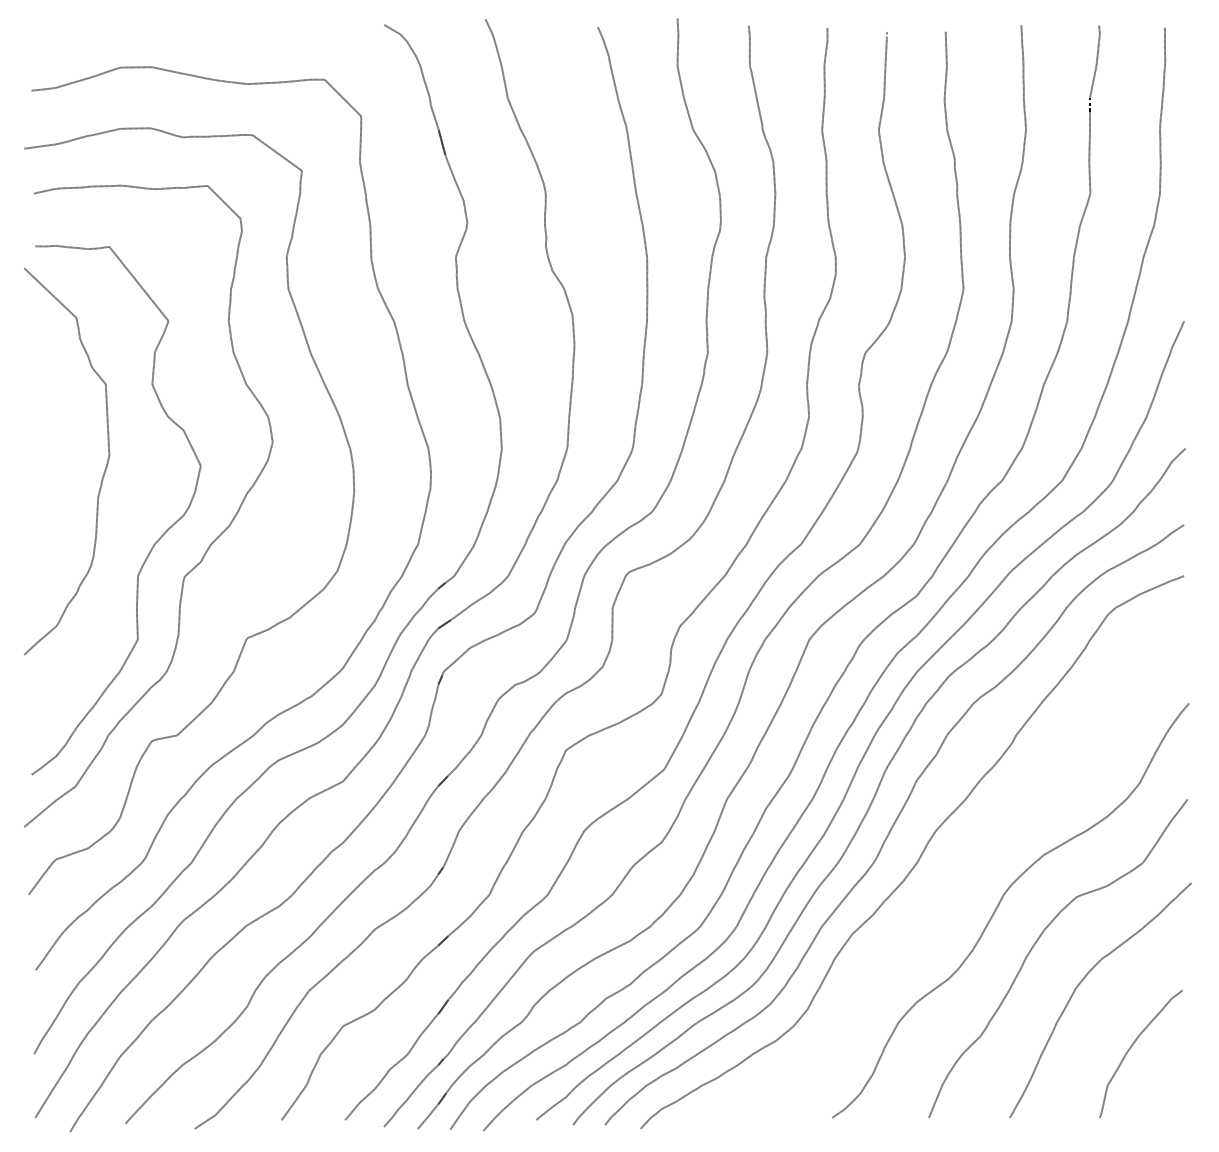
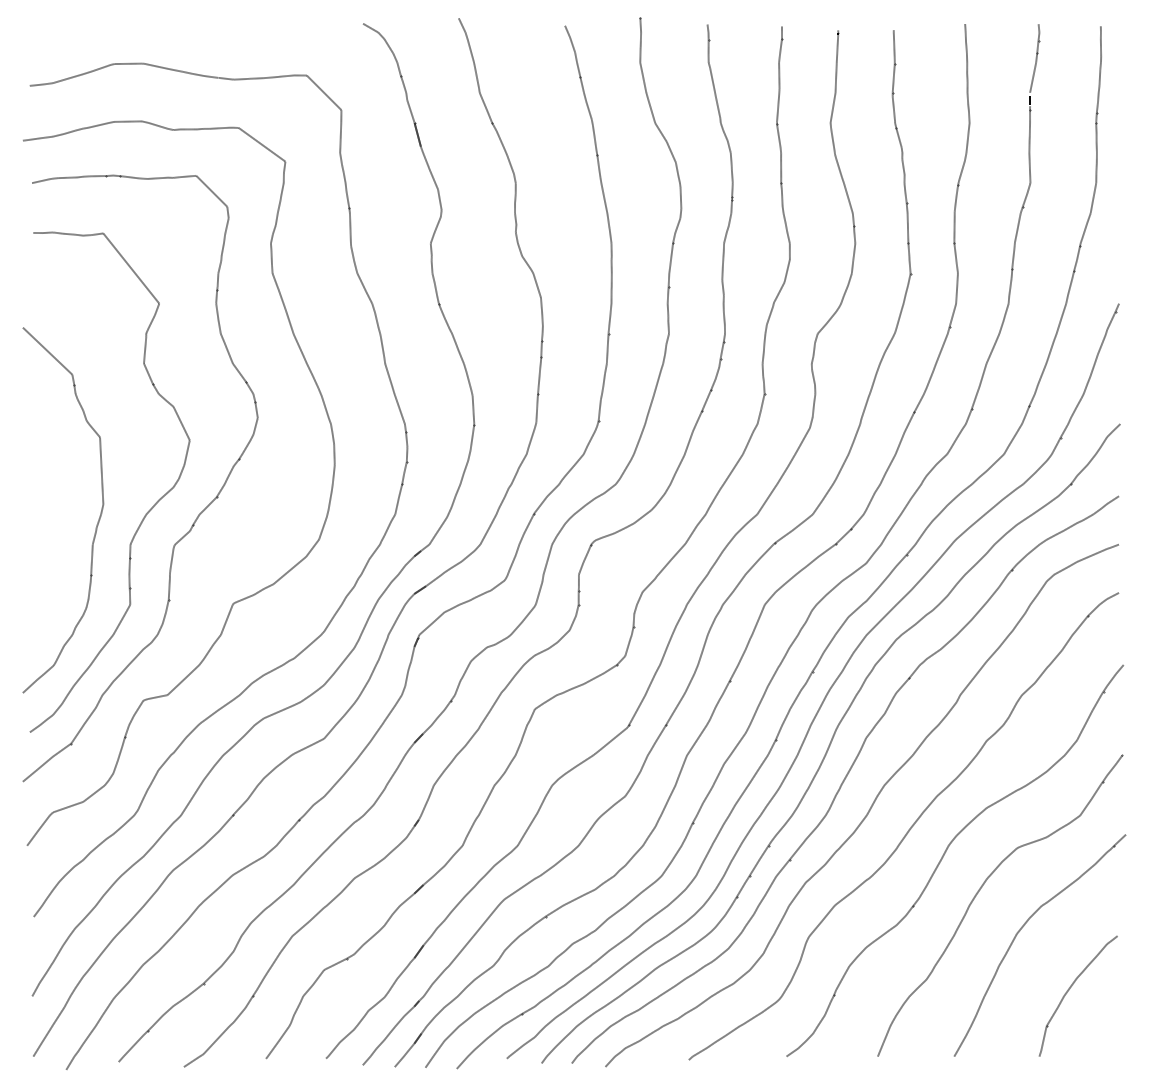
curve: (103, 473) -> (97, 521), moved
curve: (961, 877) -> (908, 829), added

